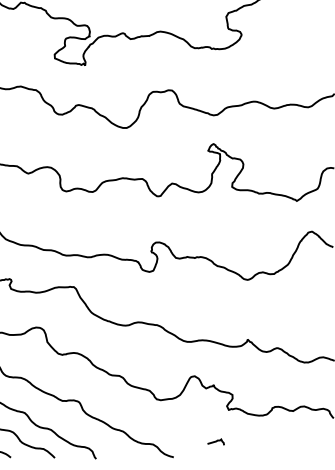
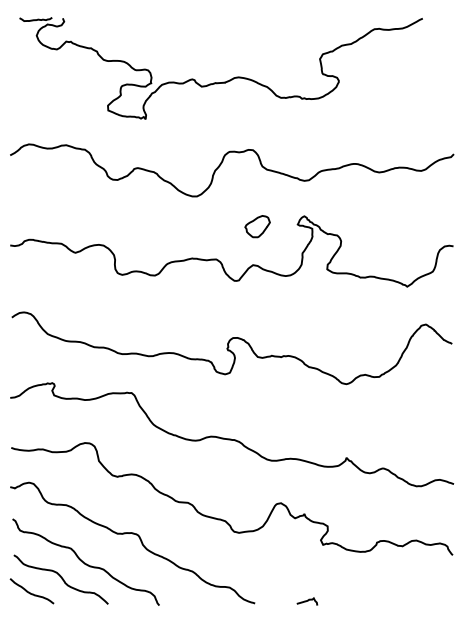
part: (175, 152) -> (257, 226), added
curve: (216, 442) -> (307, 601), moved

